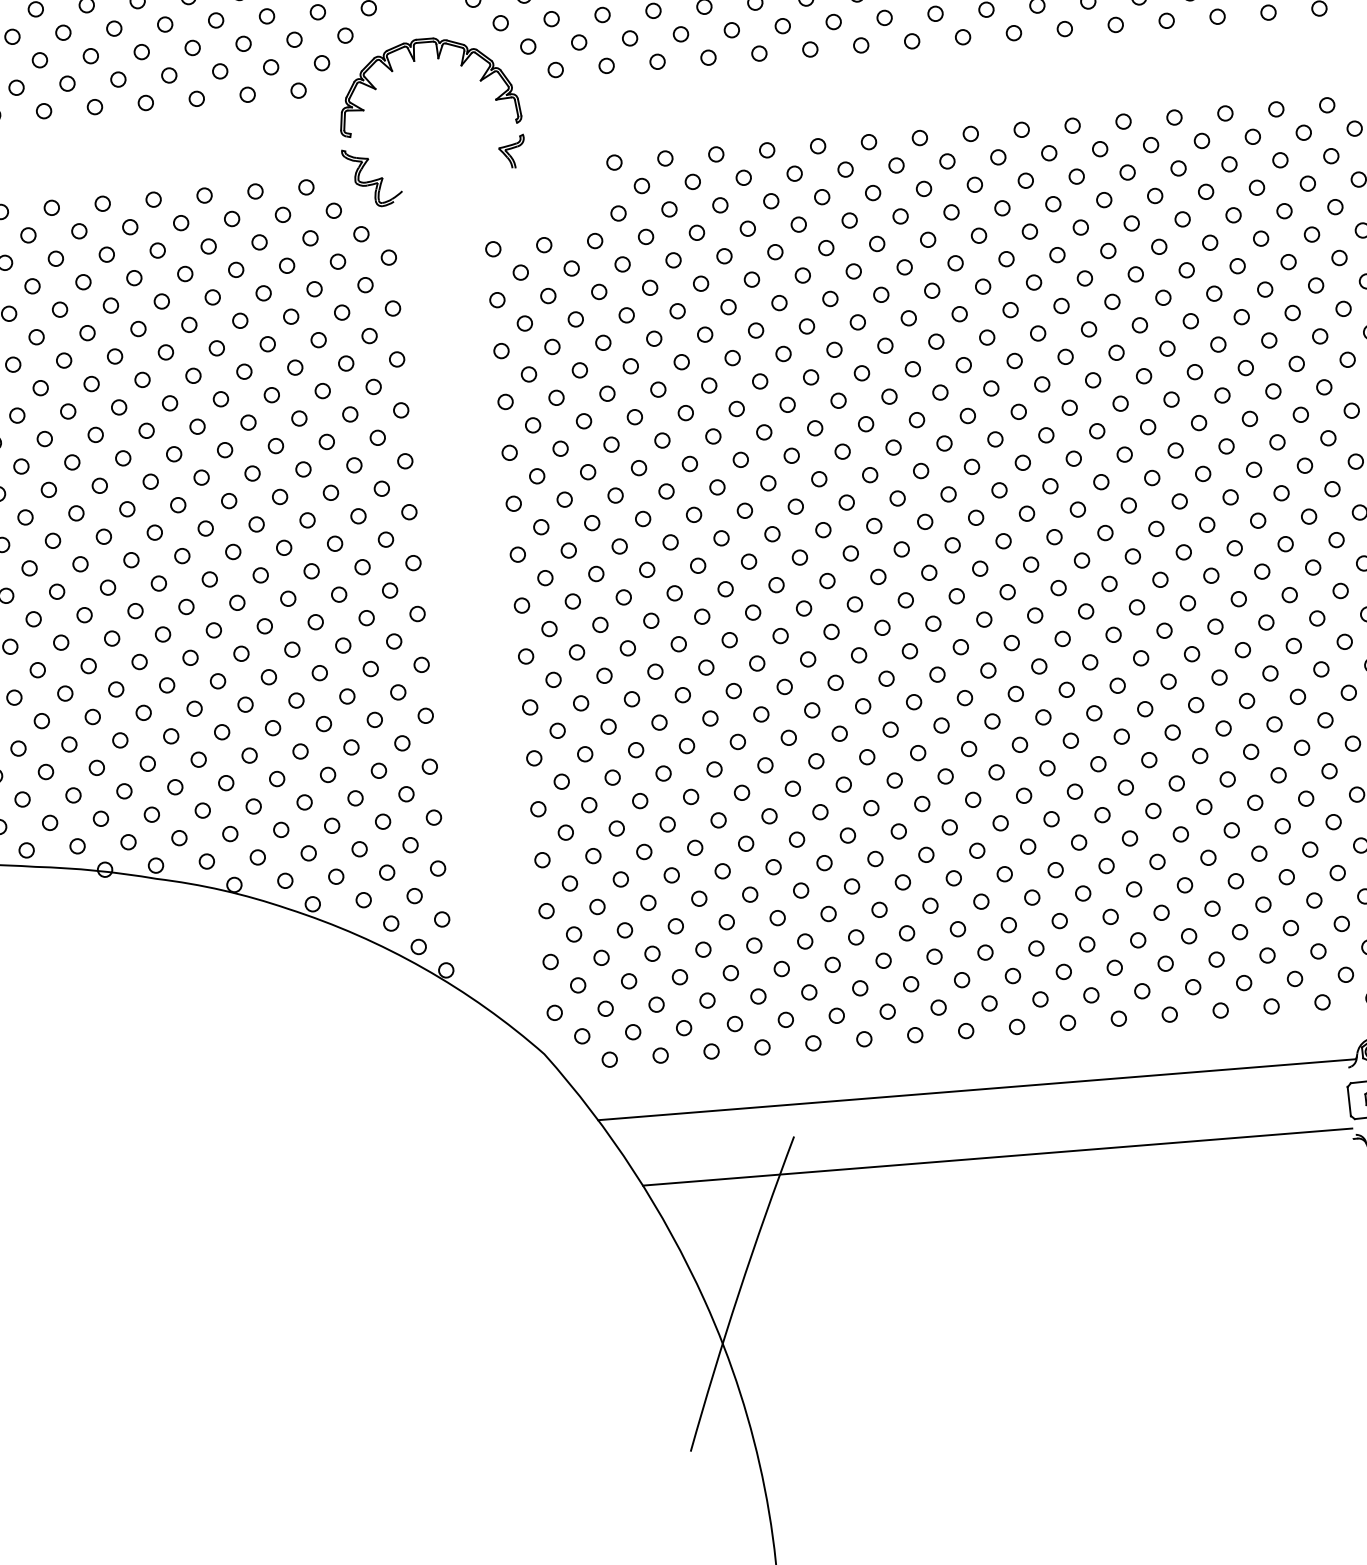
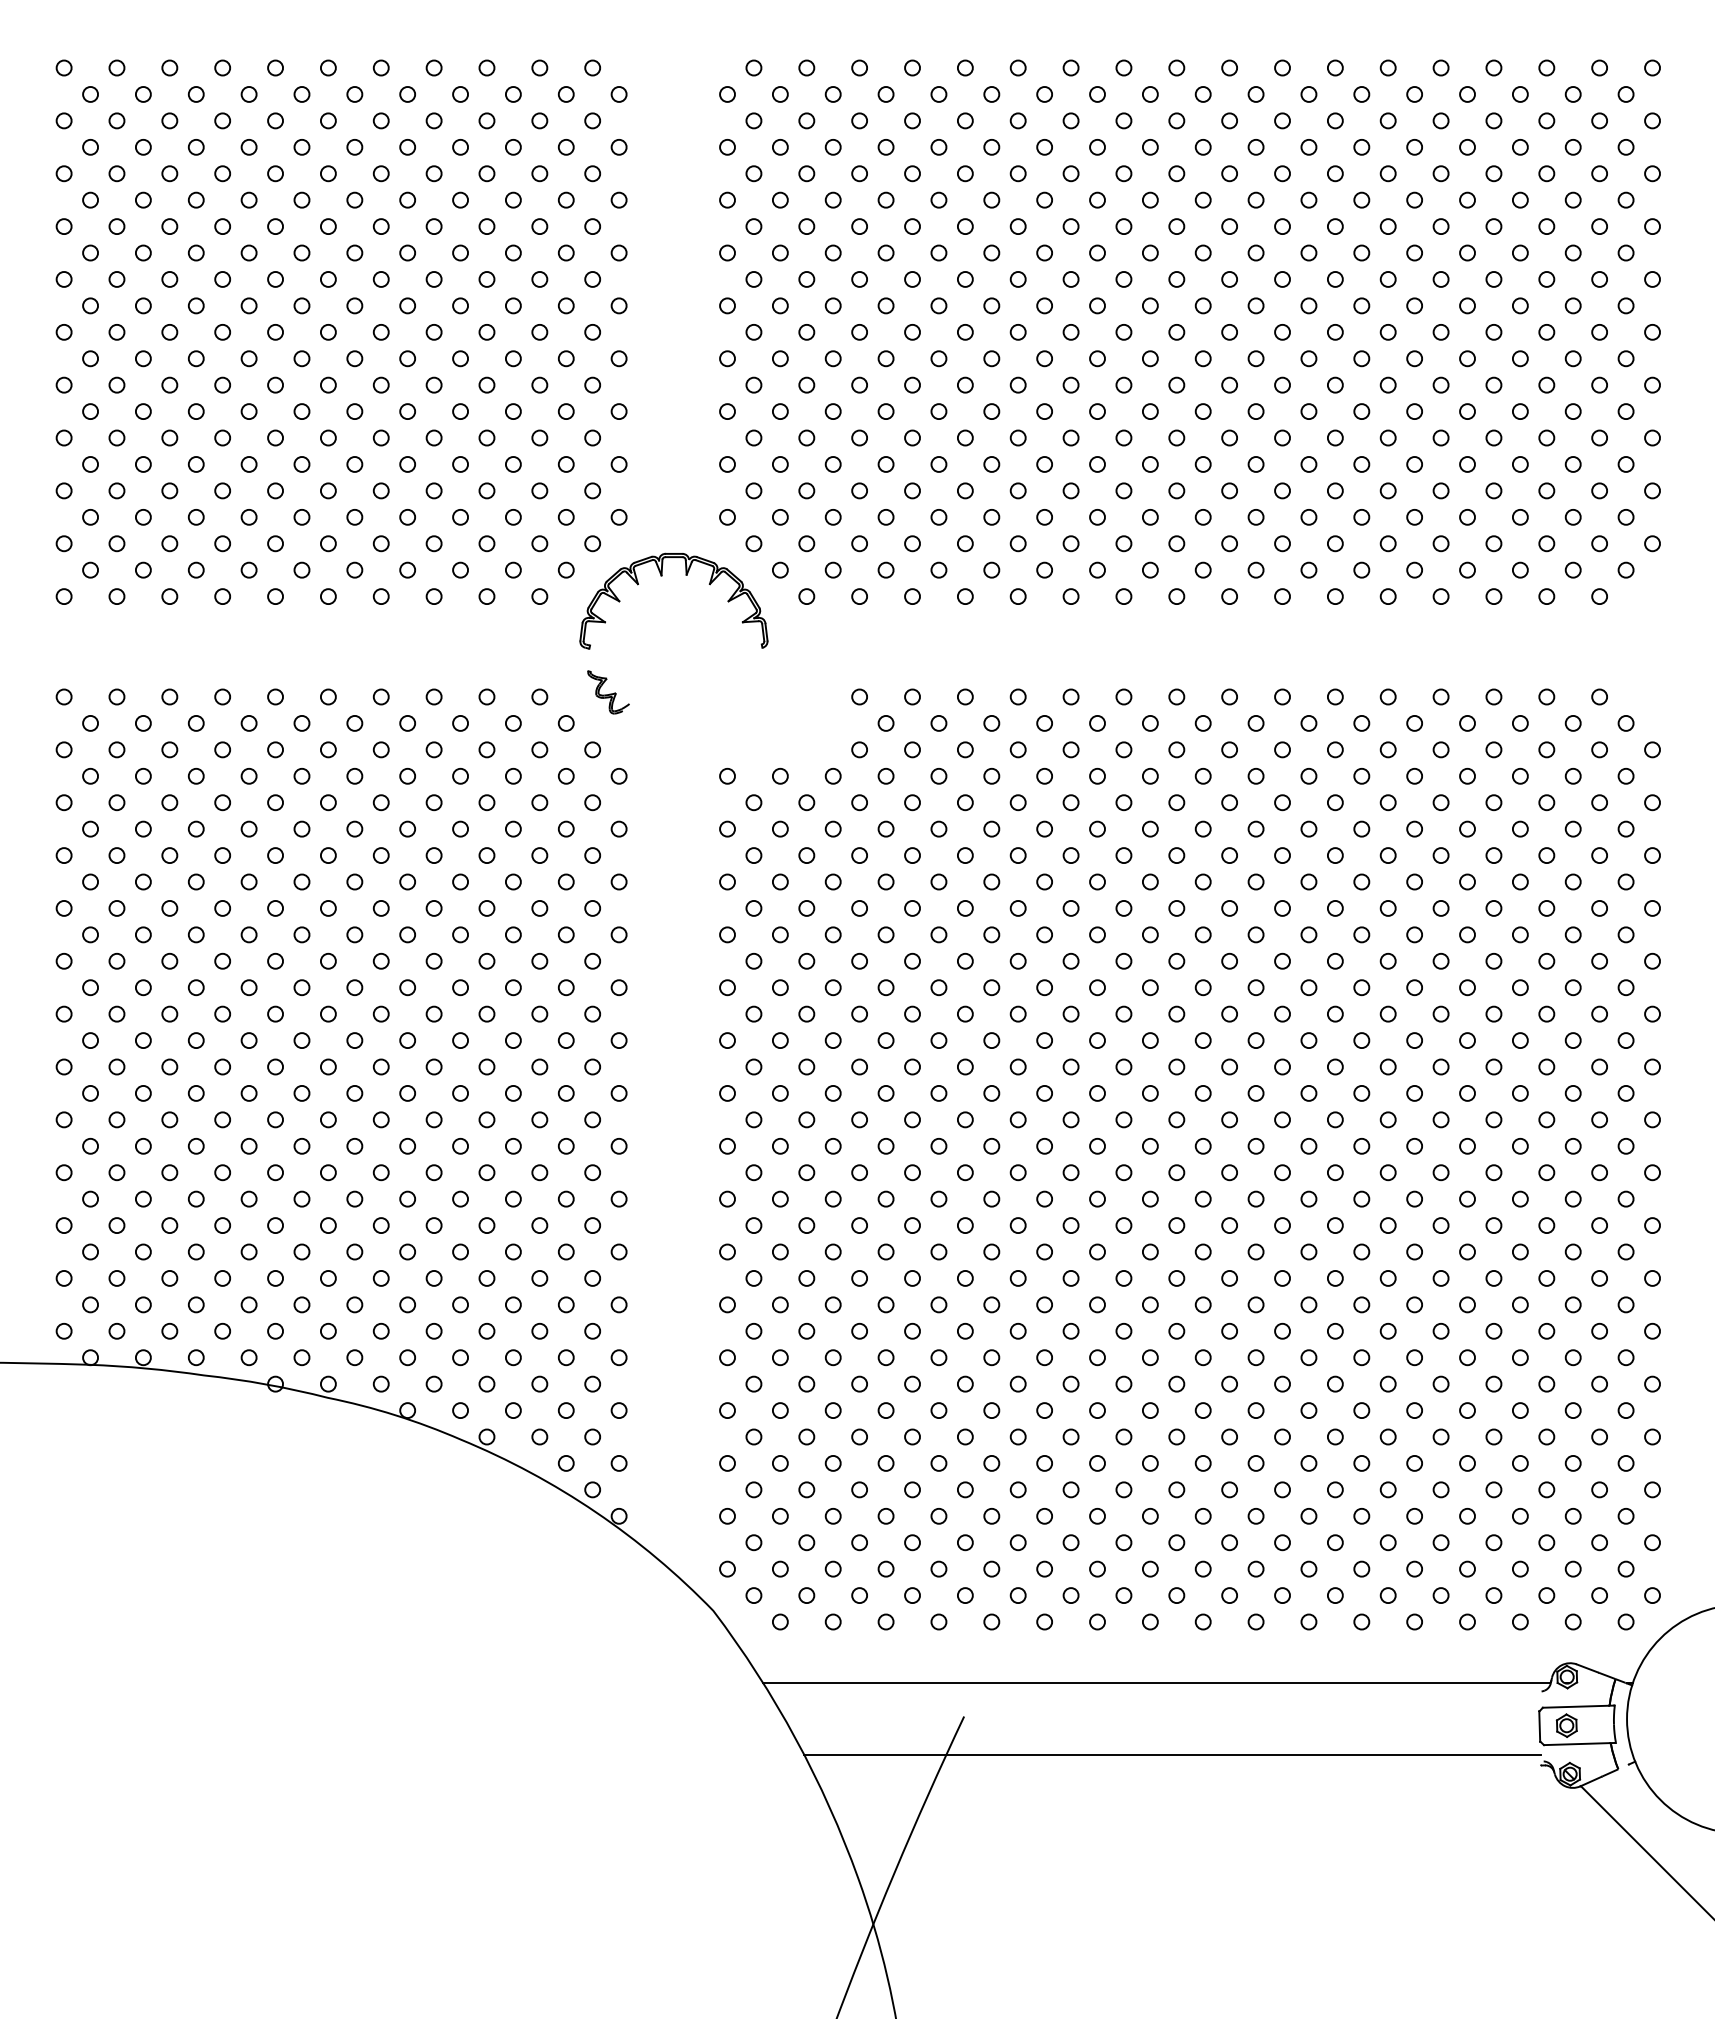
part: (512, 150) -> (755, 676), removed
part: (372, 177) -> (608, 692), size x0.7

